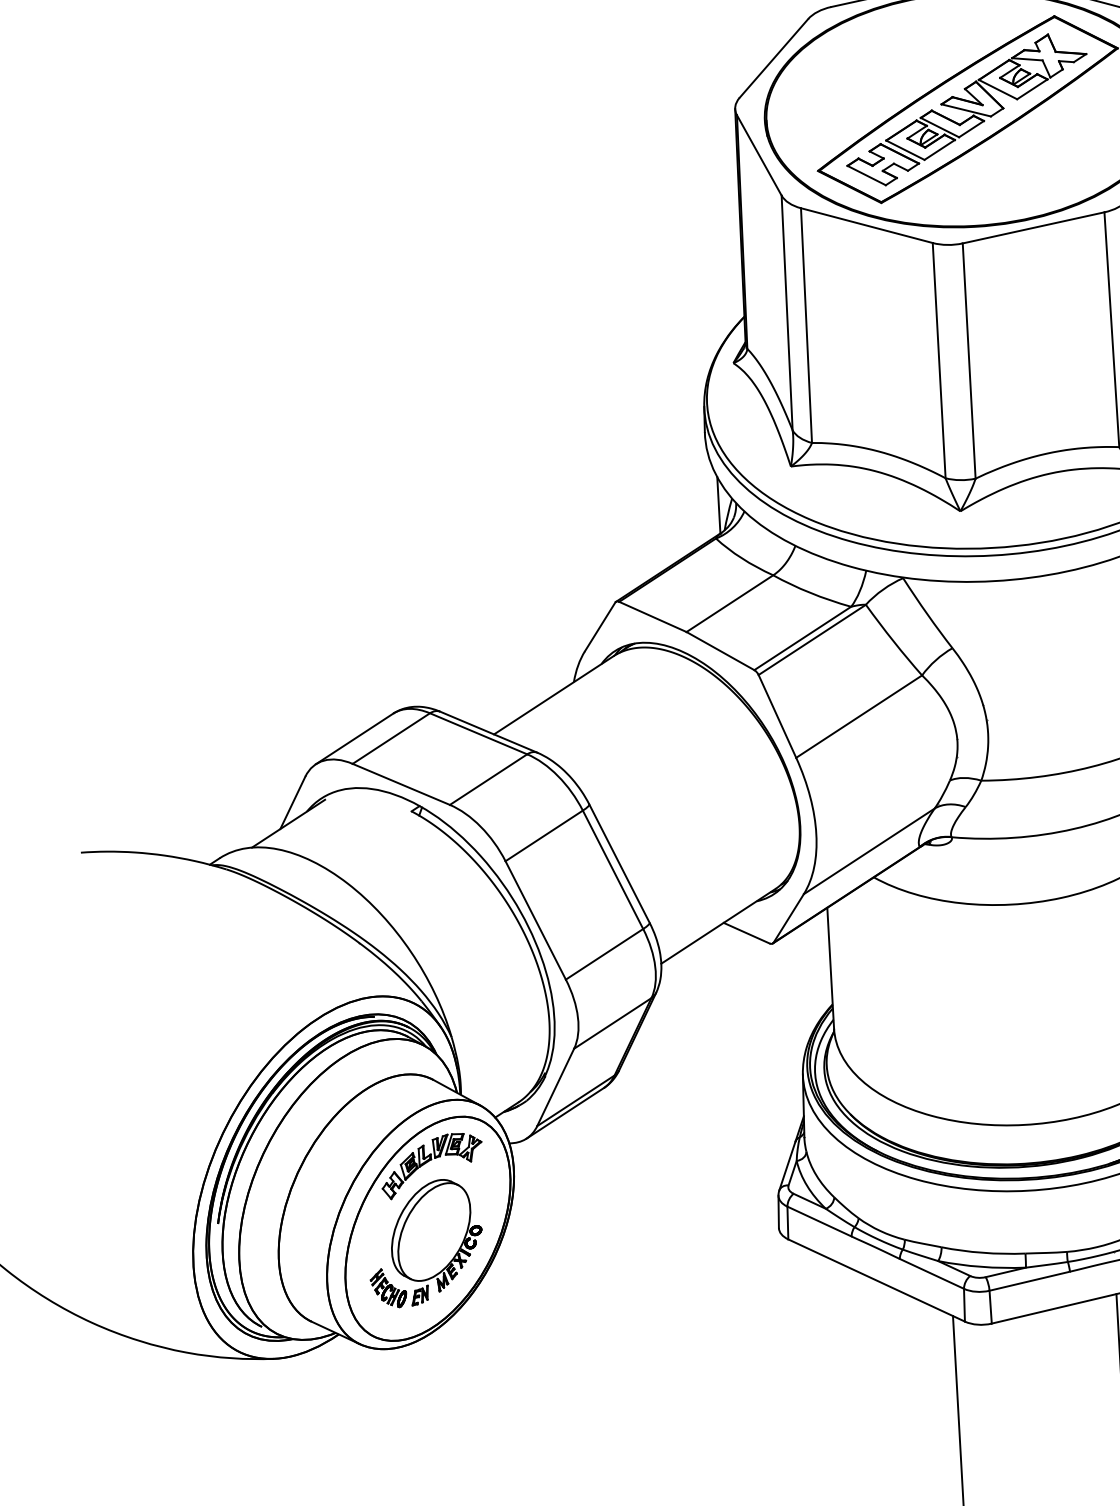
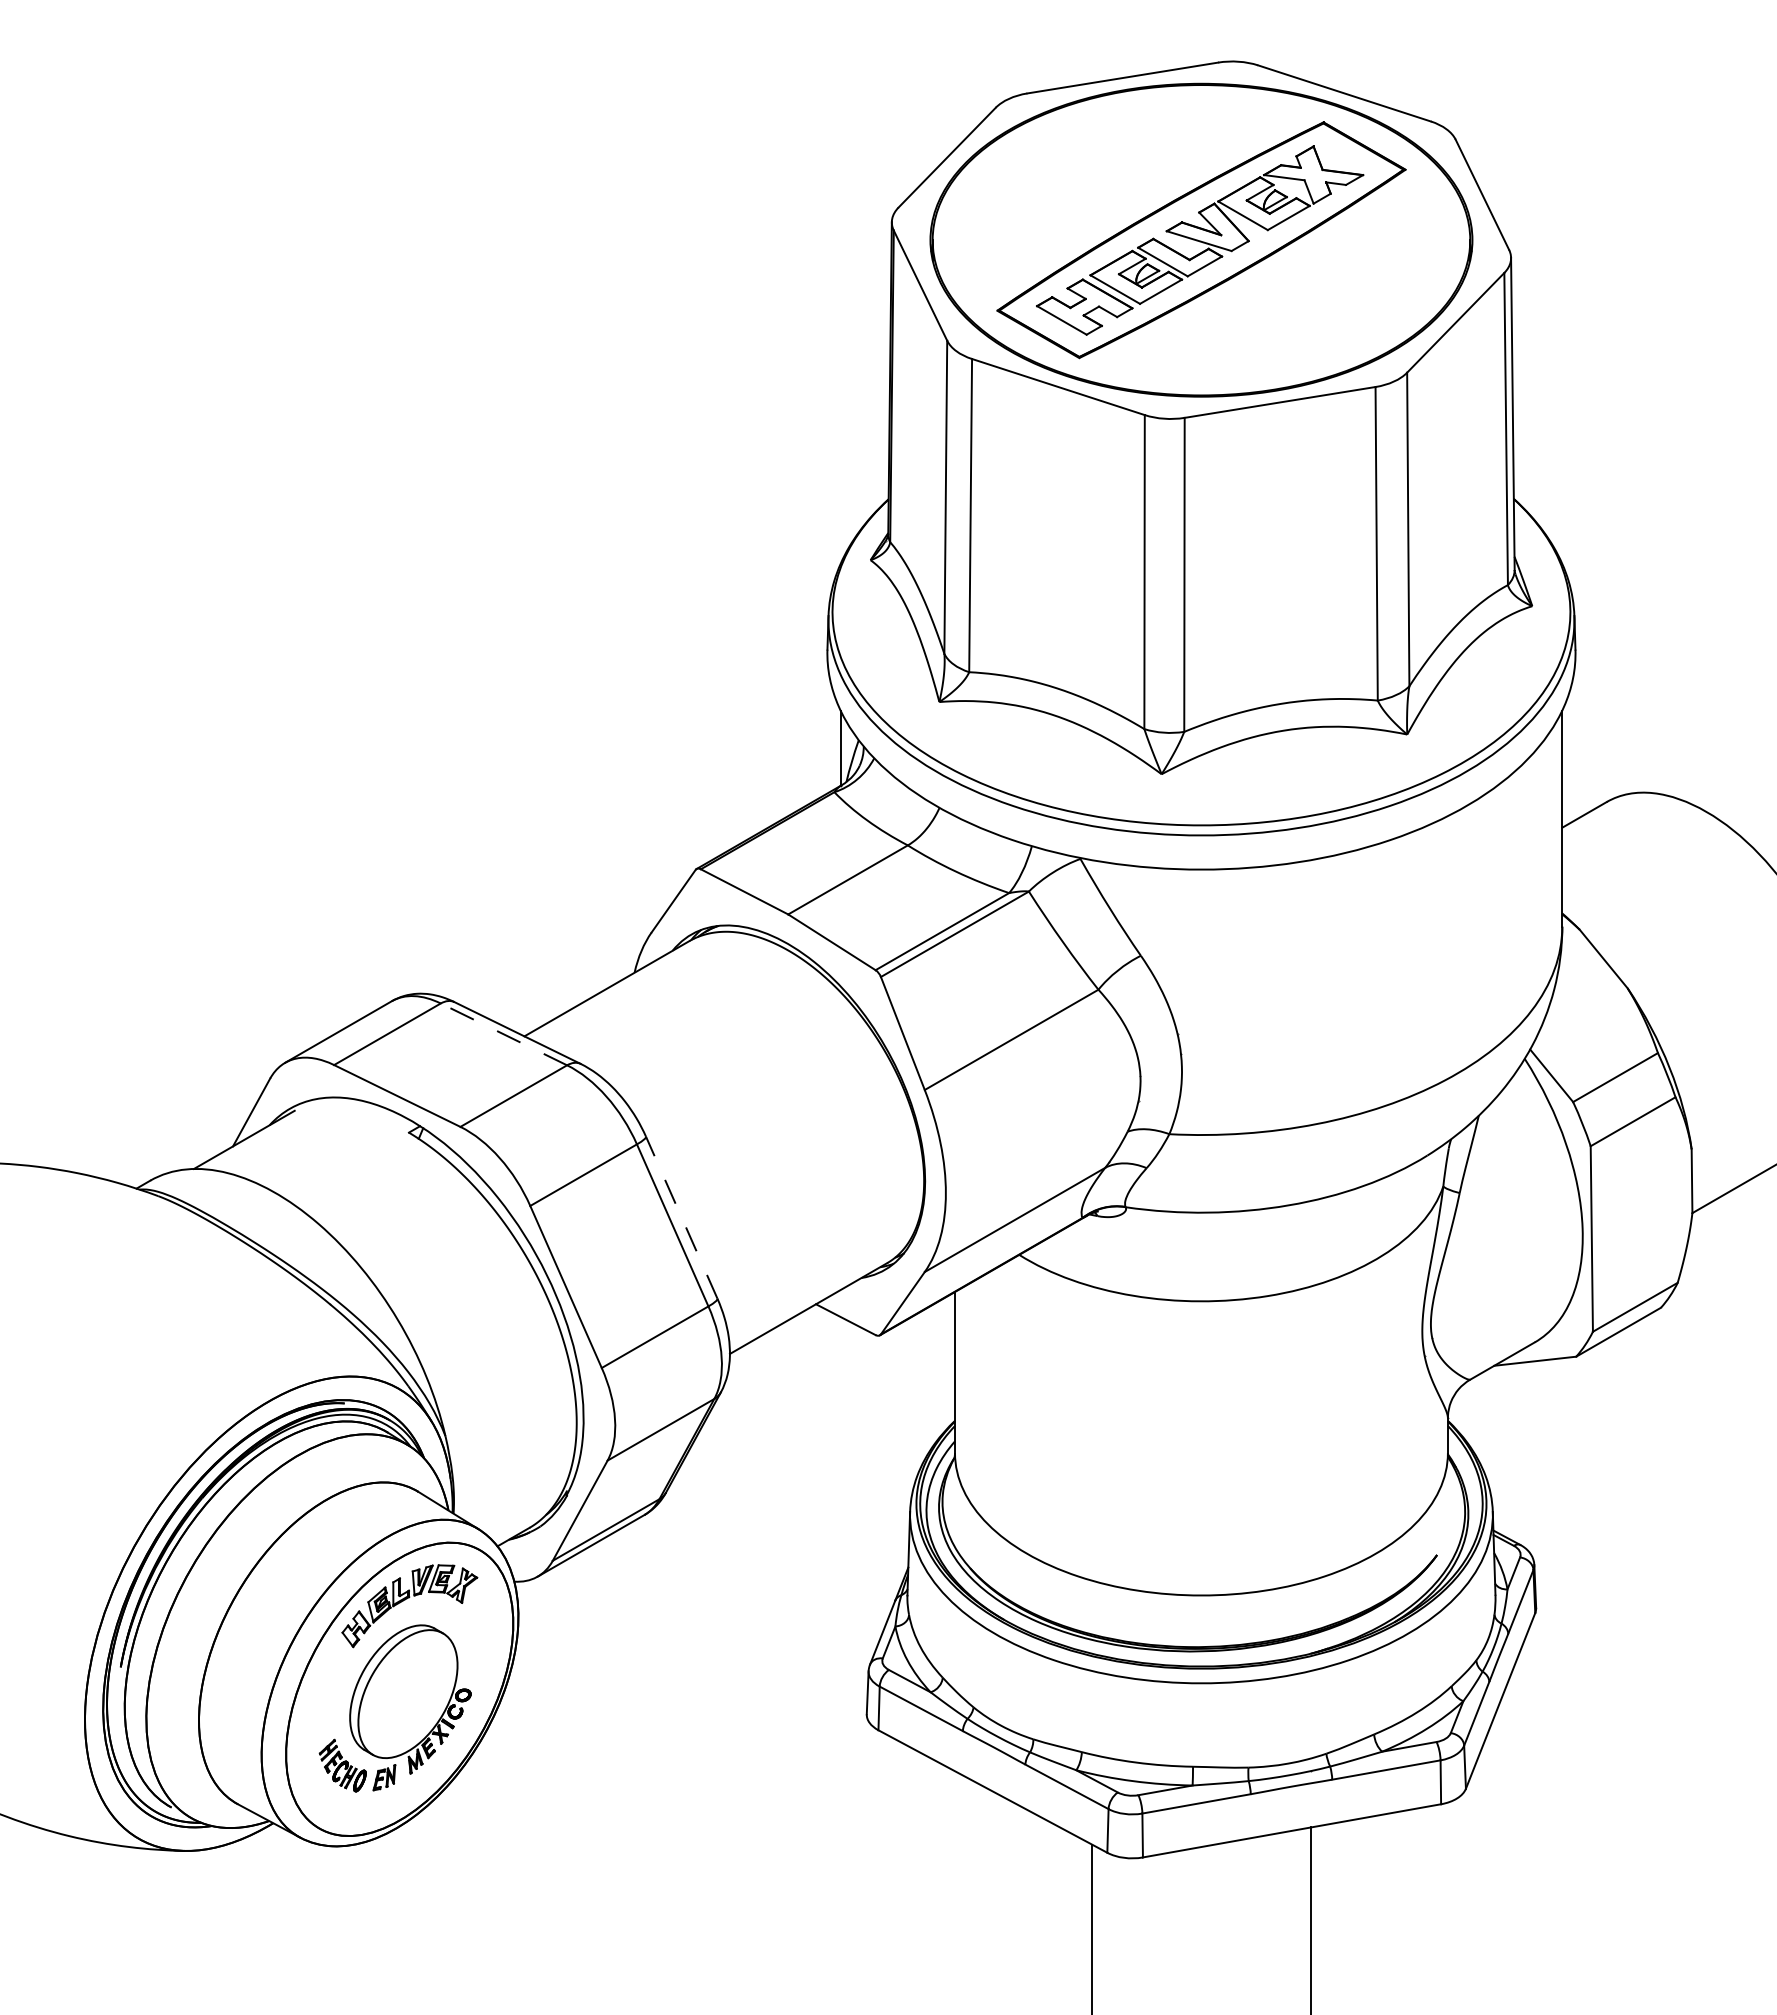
line: (478, 733) -> (503, 1034), solid -> dashed
line: (619, 863) -> (681, 1217), solid -> dashed

